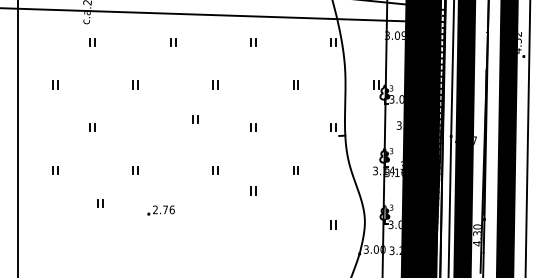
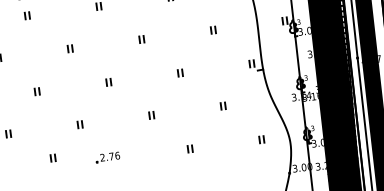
part: (195, 119) -> (109, 82), moved
part: (253, 190) -> (190, 148), moved
part: (333, 224) -> (261, 139), moved

